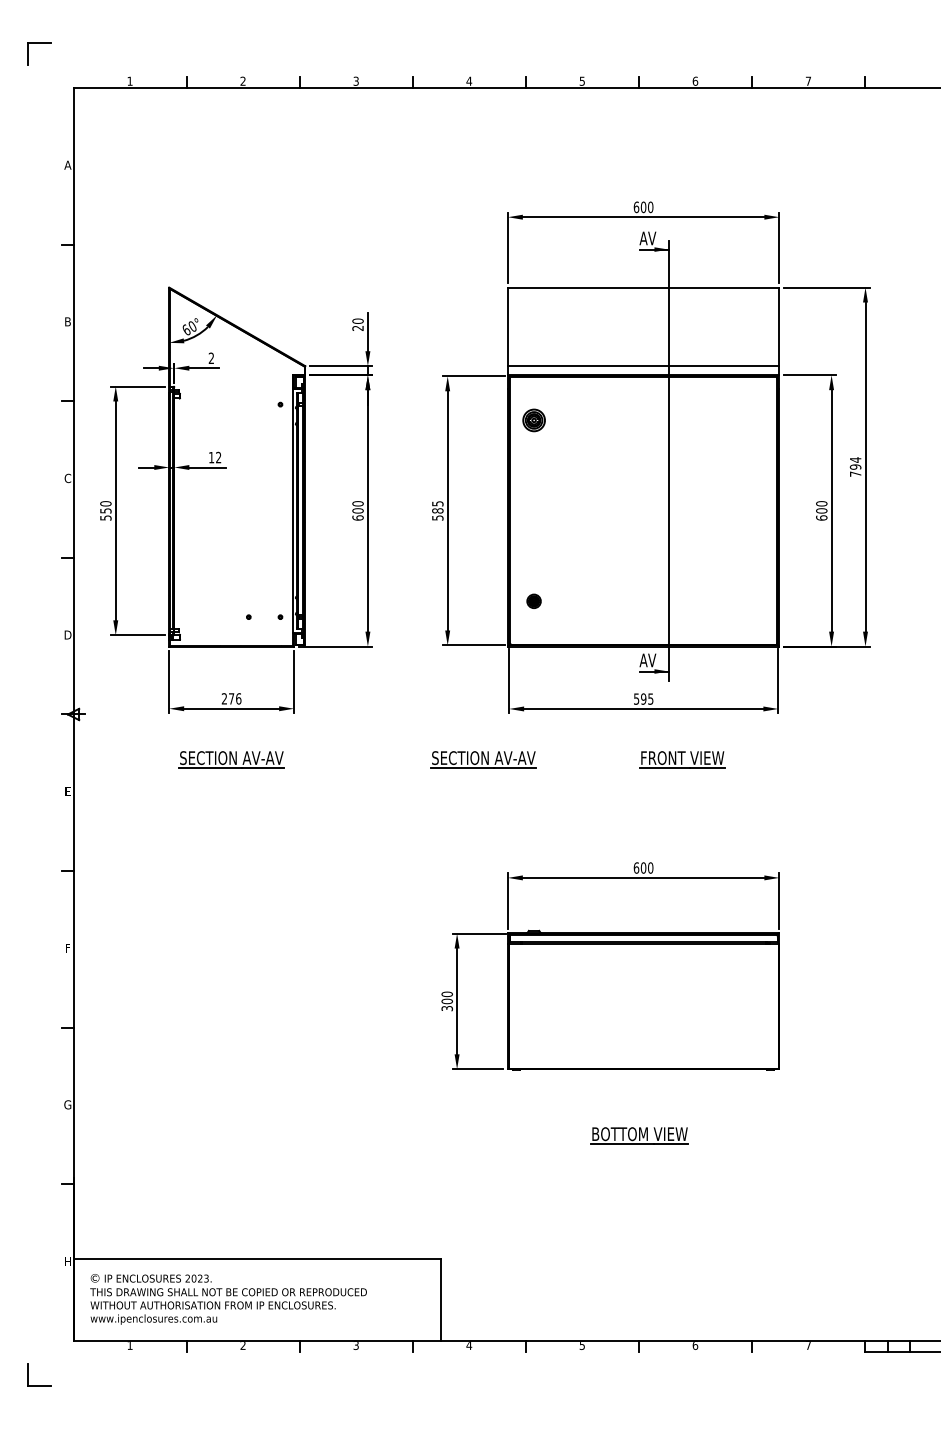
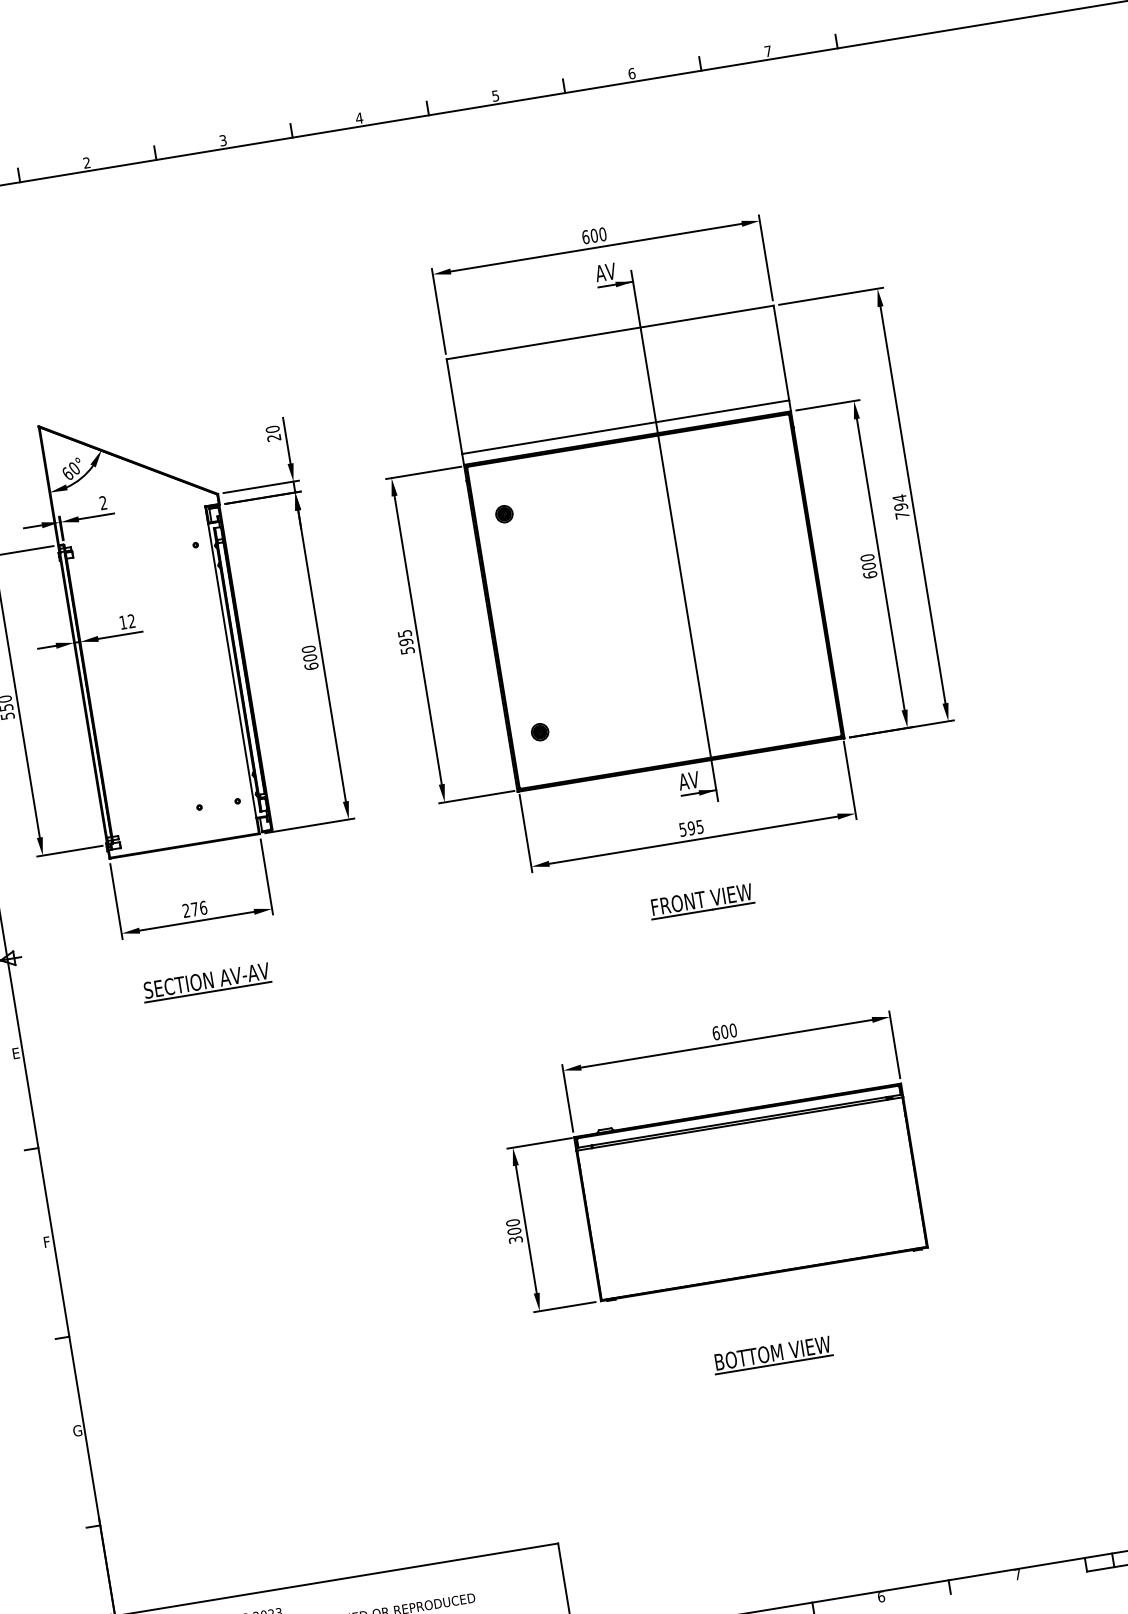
part: (533, 420) -> (503, 514), size x0.62
text: (437, 510) -> (405, 641), 585 -> 595
part: (483, 759) -> (510, 932), removed
part: (682, 759) -> (701, 901), moved

